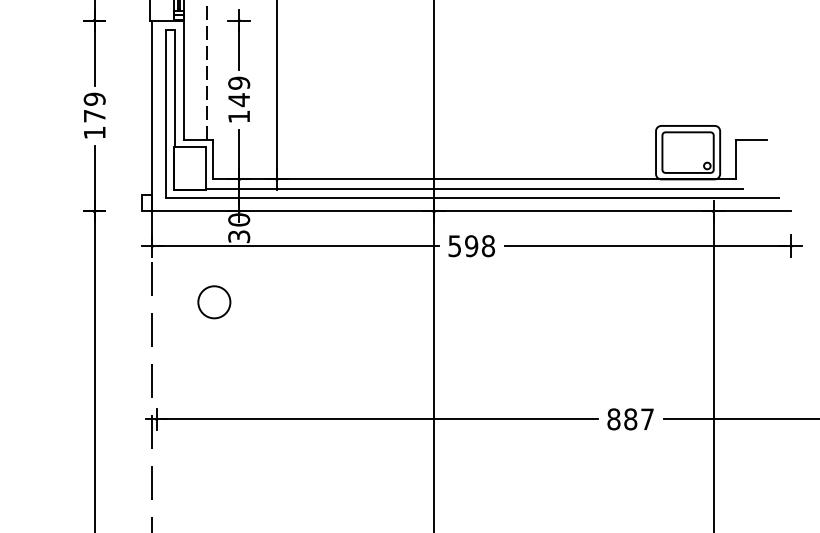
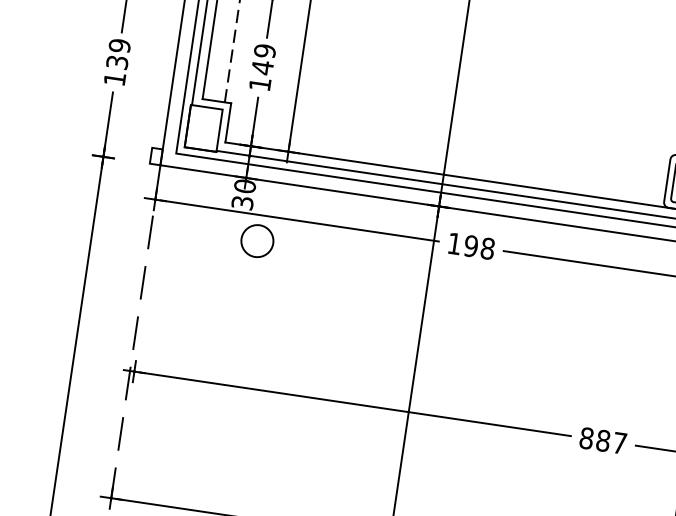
text: (94, 115) -> (117, 61), 179 -> 139
text: (454, 246) -> (454, 244), 598 -> 198
circle: (214, 302) -> (257, 241), moved

